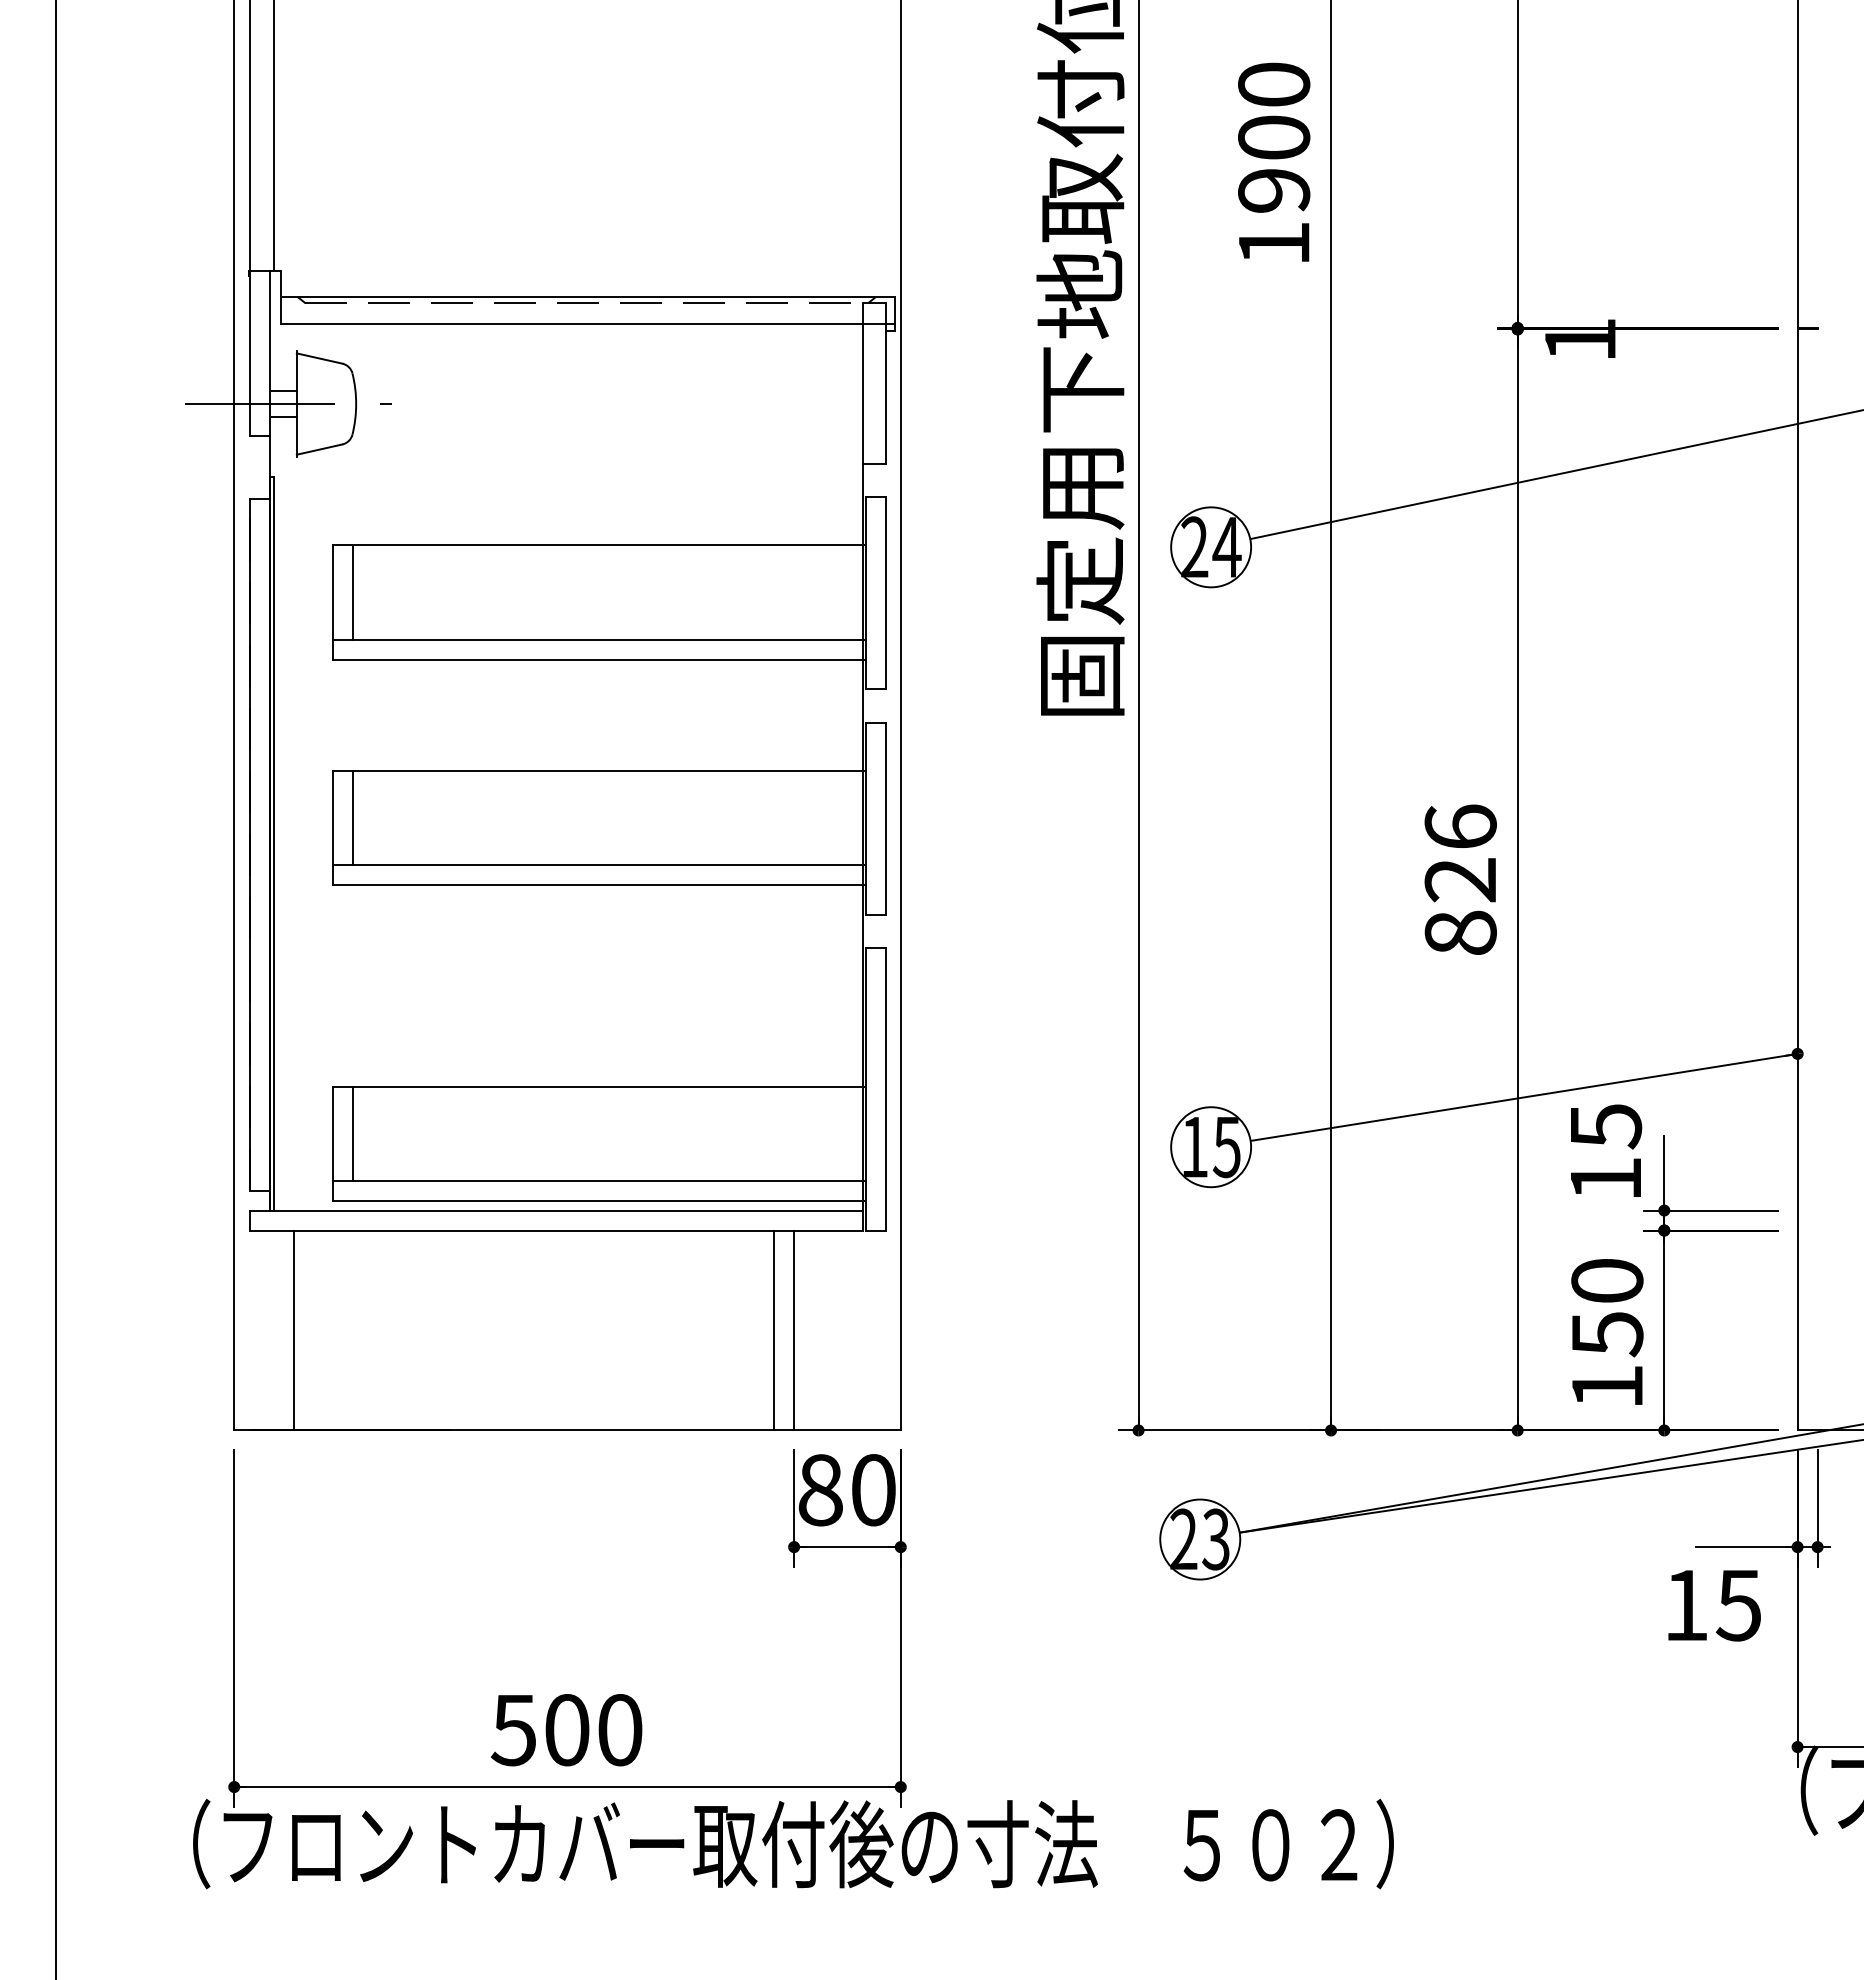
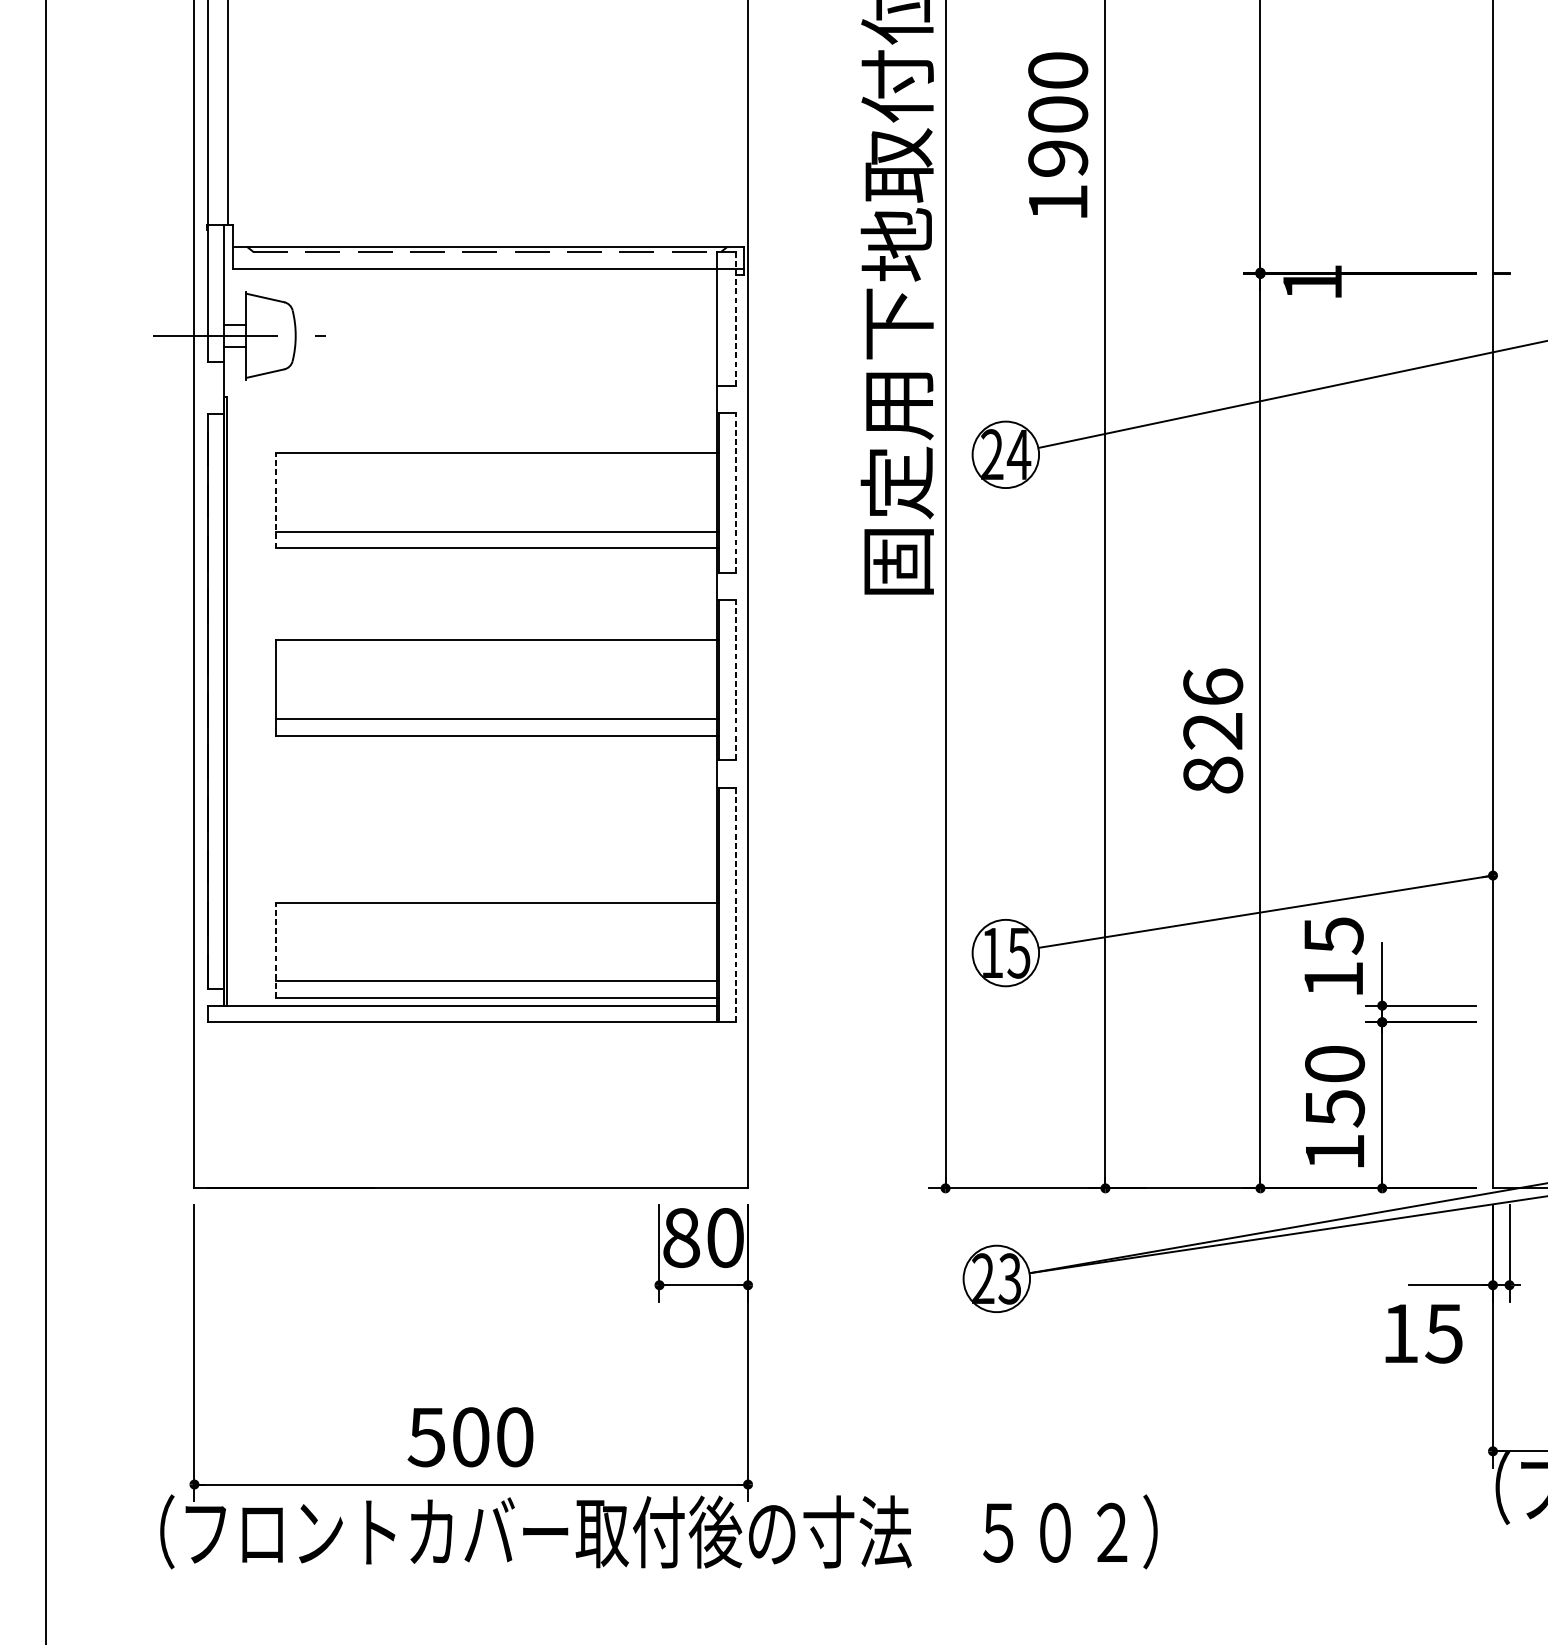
line: (886, 383) -> (736, 318), solid -> dashed
line: (352, 592) -> (292, 492), removed
line: (886, 593) -> (736, 493), solid -> dashed
line: (332, 602) -> (276, 500), solid -> dashed
line: (352, 817) -> (292, 679), removed
line: (886, 818) -> (736, 680), solid -> dashed
line: (886, 1088) -> (736, 904), solid -> dashed
line: (352, 1133) -> (292, 941), removed
line: (332, 1143) -> (276, 949), solid -> dashed
line: (294, 1330) -> (244, 1105), removed
line: (774, 1330) -> (643, 1105), removed
line: (794, 1330) -> (659, 1105), removed

